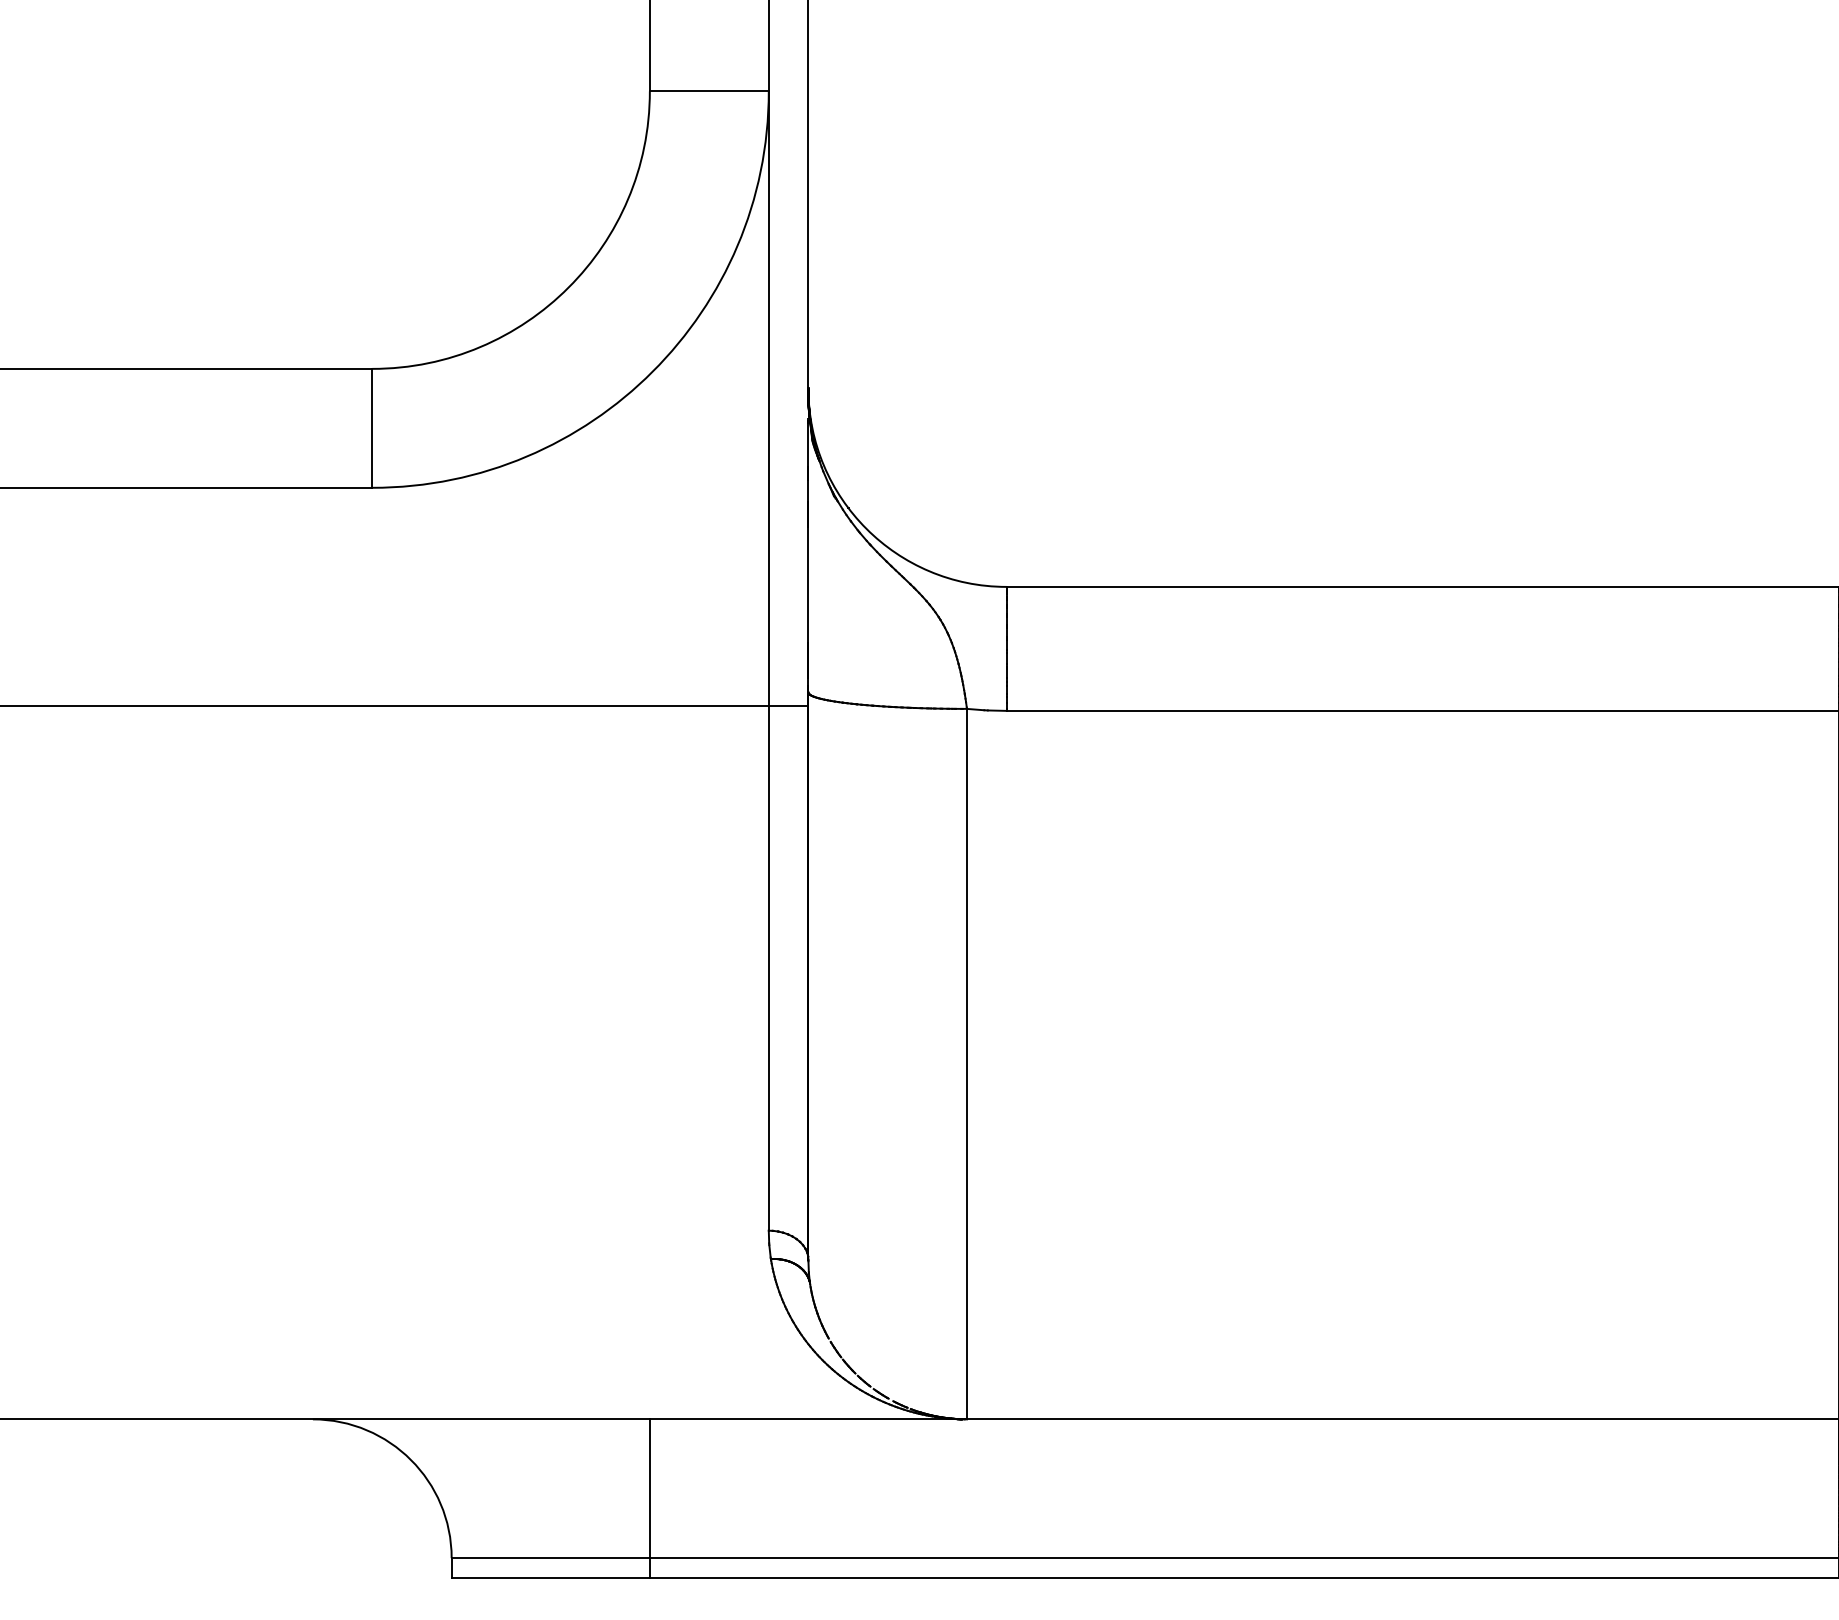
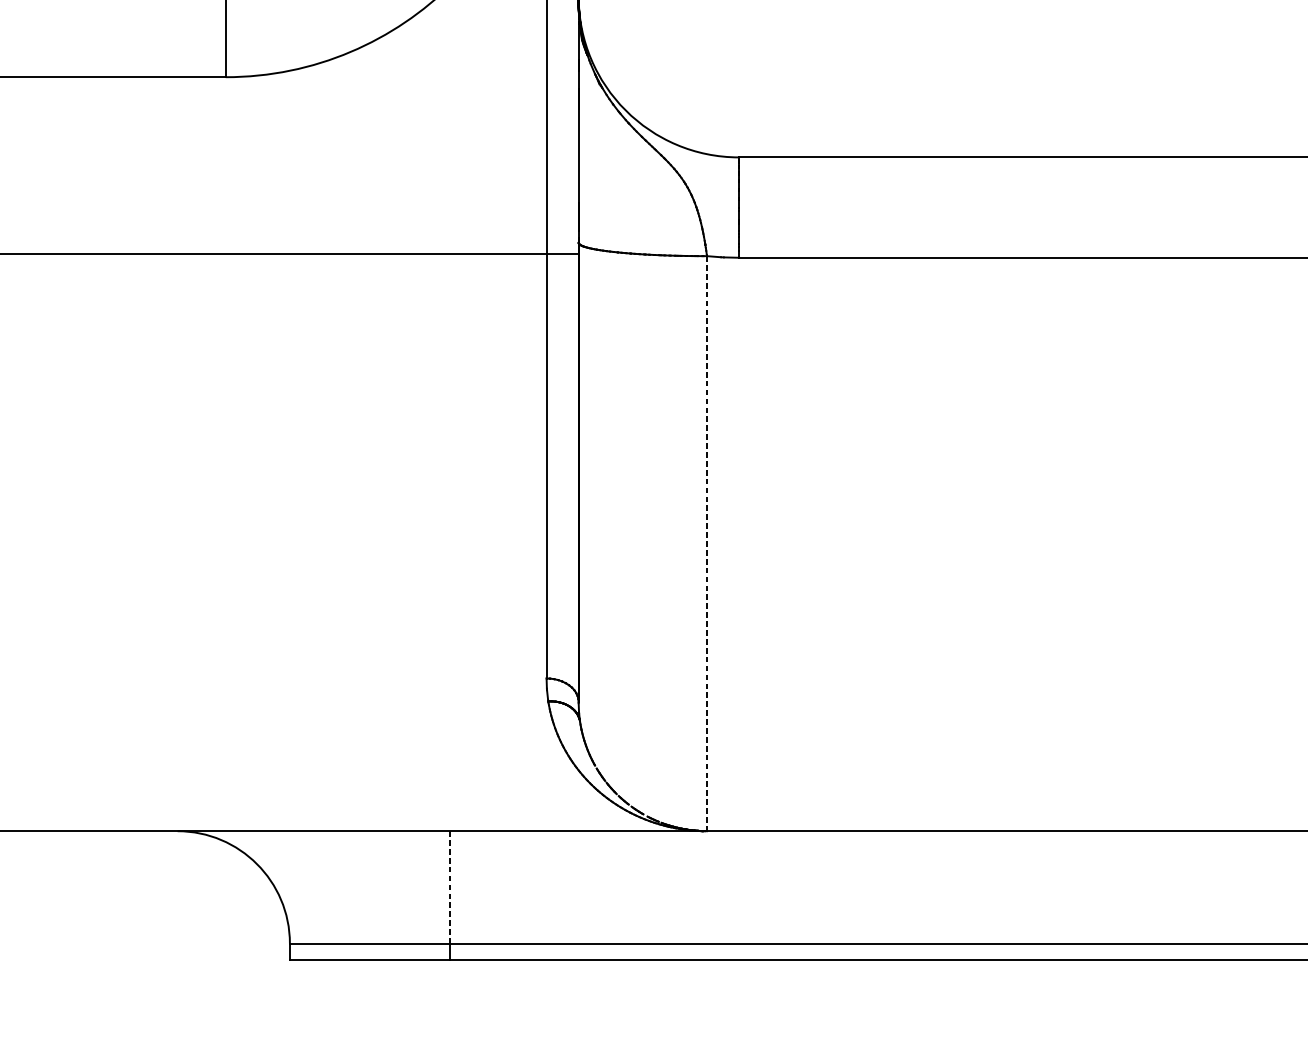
line: (966, 1064) -> (706, 543), solid -> dashed
line: (649, 1489) -> (450, 887), solid -> dashed

